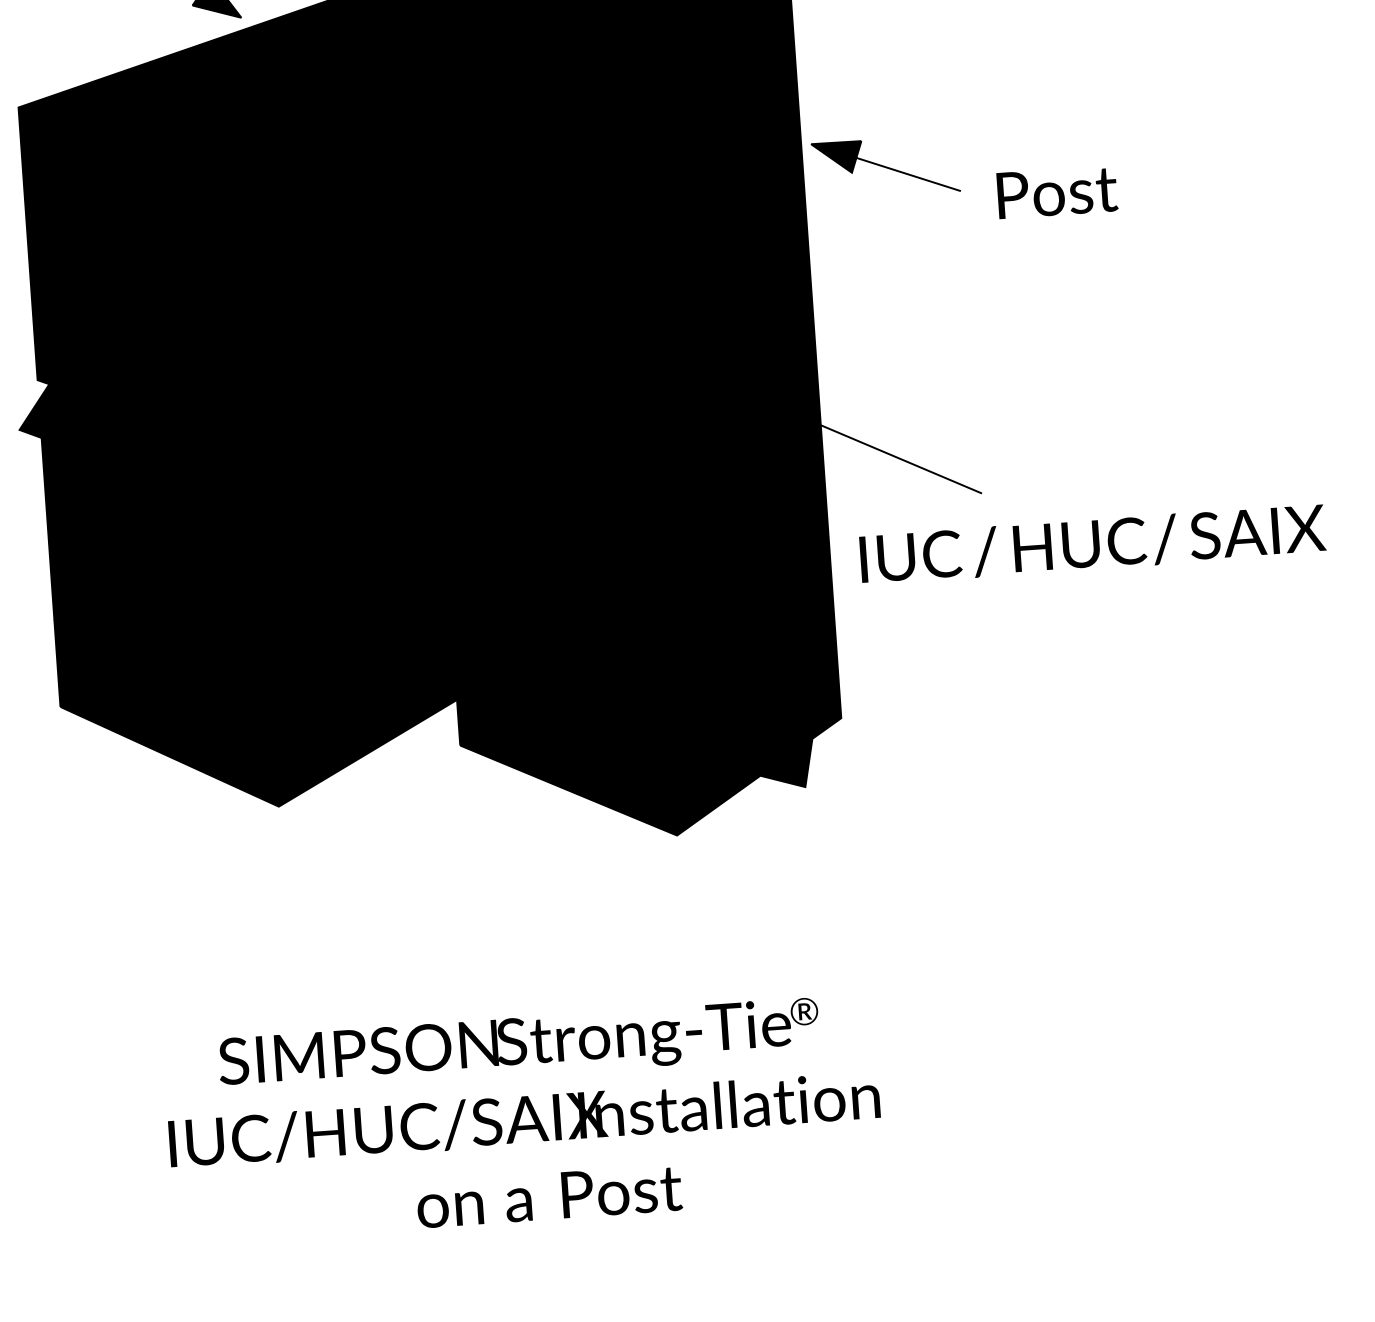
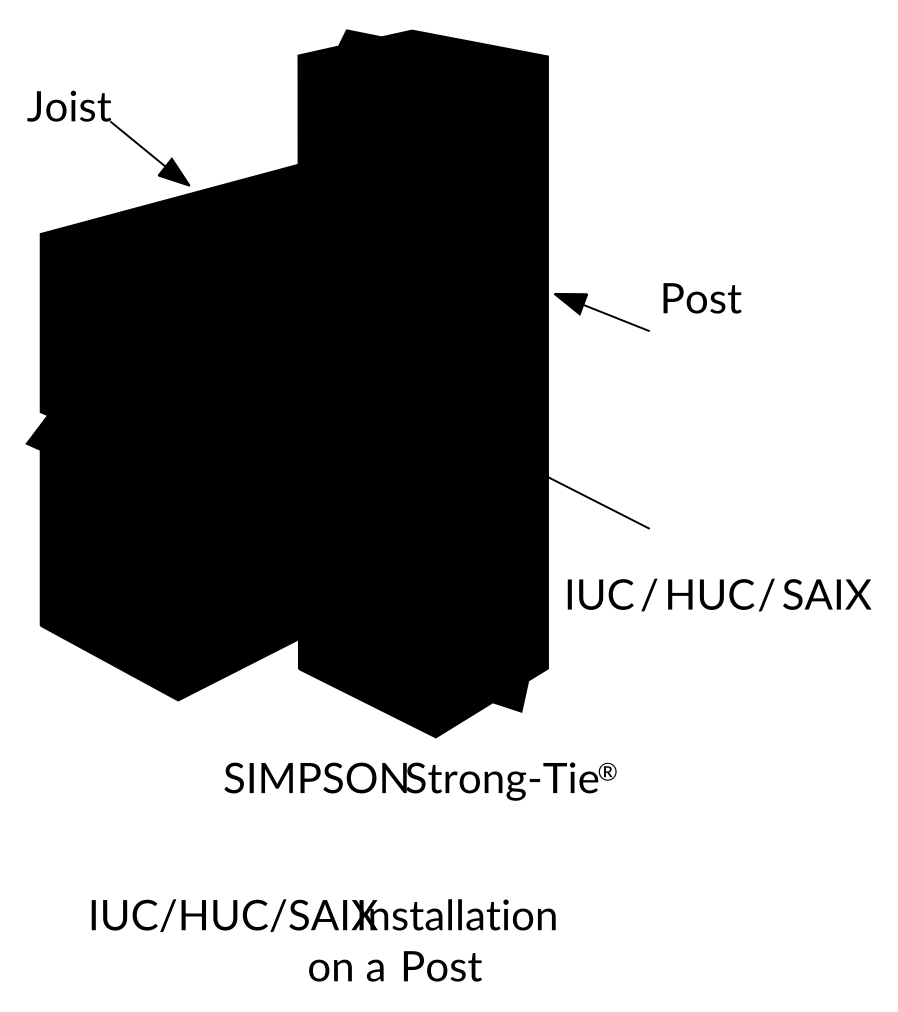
text: (1057, 192) -> (702, 298), moved
text: (1092, 543) -> (719, 594), moved
text: (519, 1046) -> (420, 781), moved
text: (549, 1196) -> (395, 966), moved

